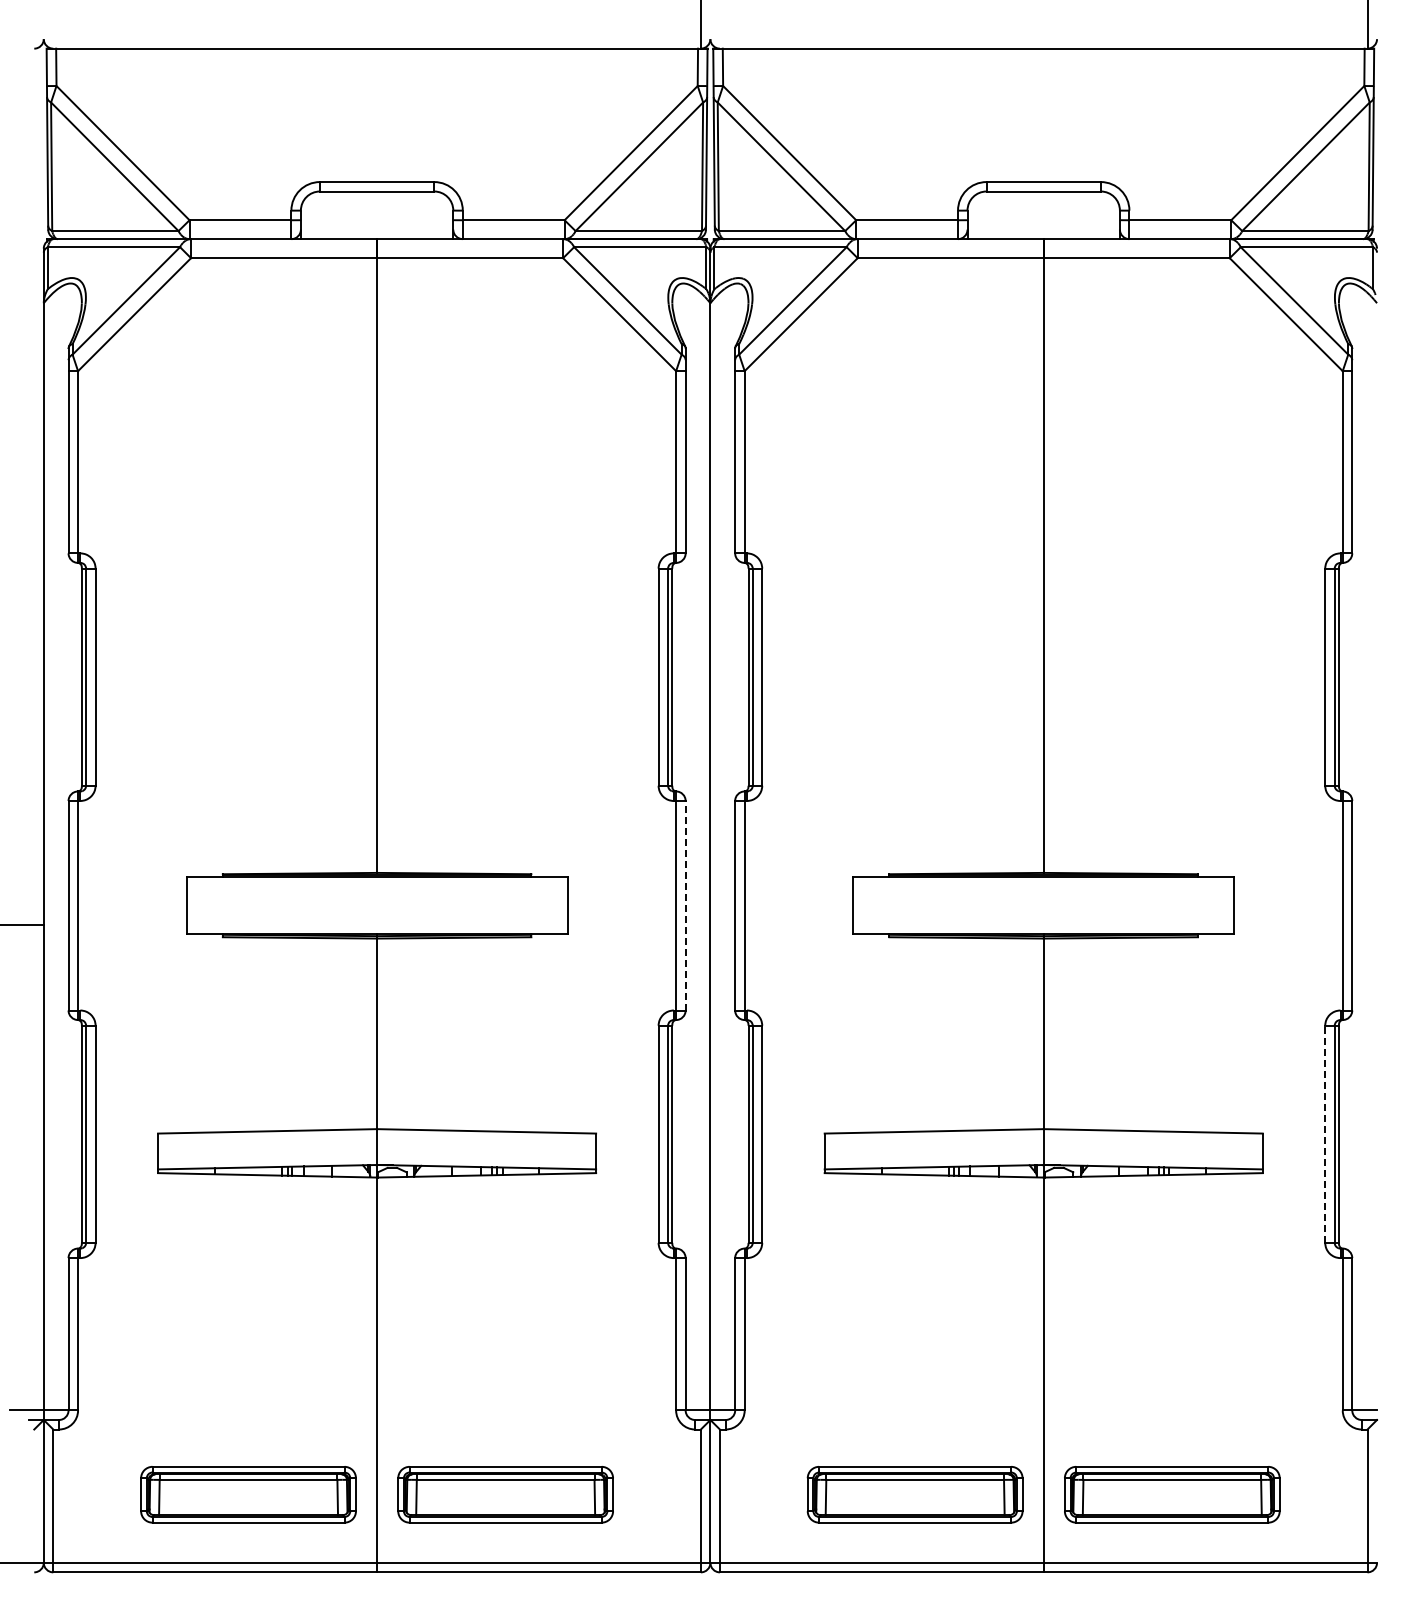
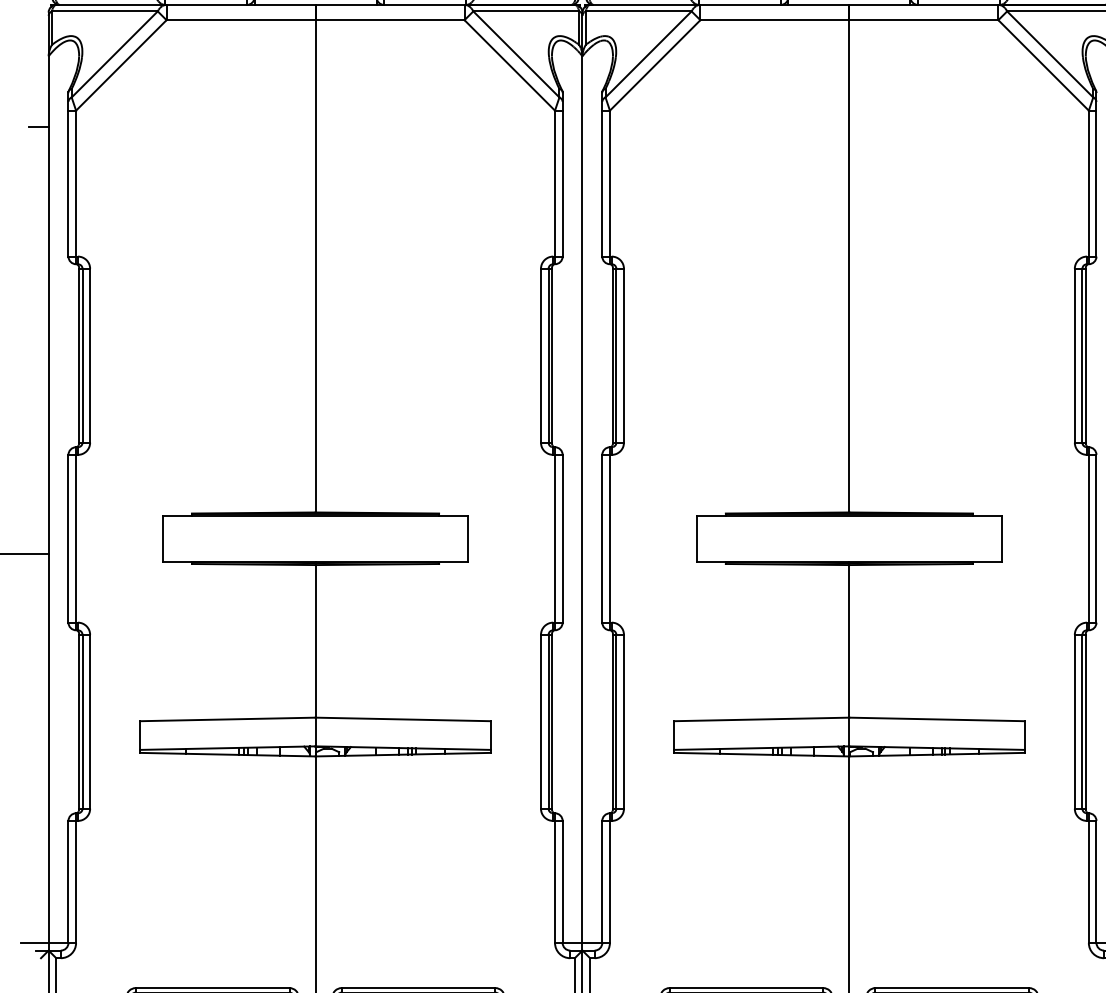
line: (31, 391) -> (38, 126), added
line: (685, 905) -> (562, 538), dashed -> solid
line: (1325, 1134) -> (1075, 721), dashed -> solid

